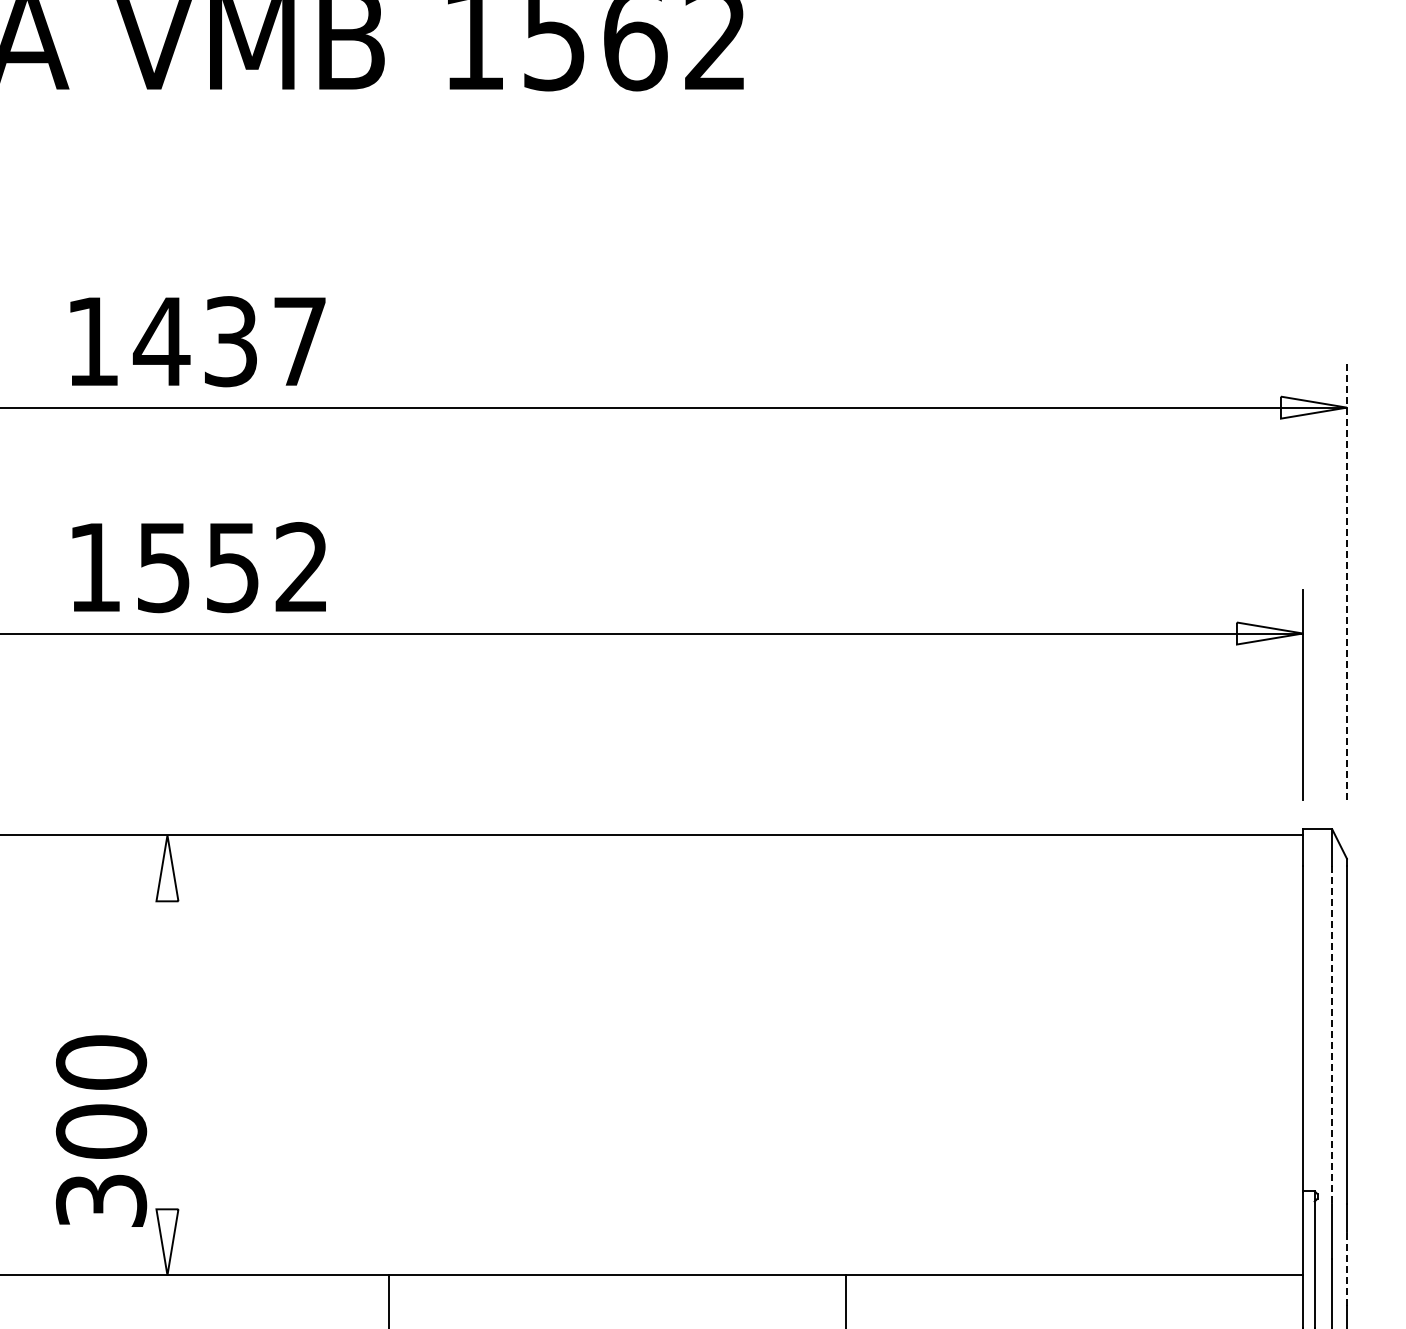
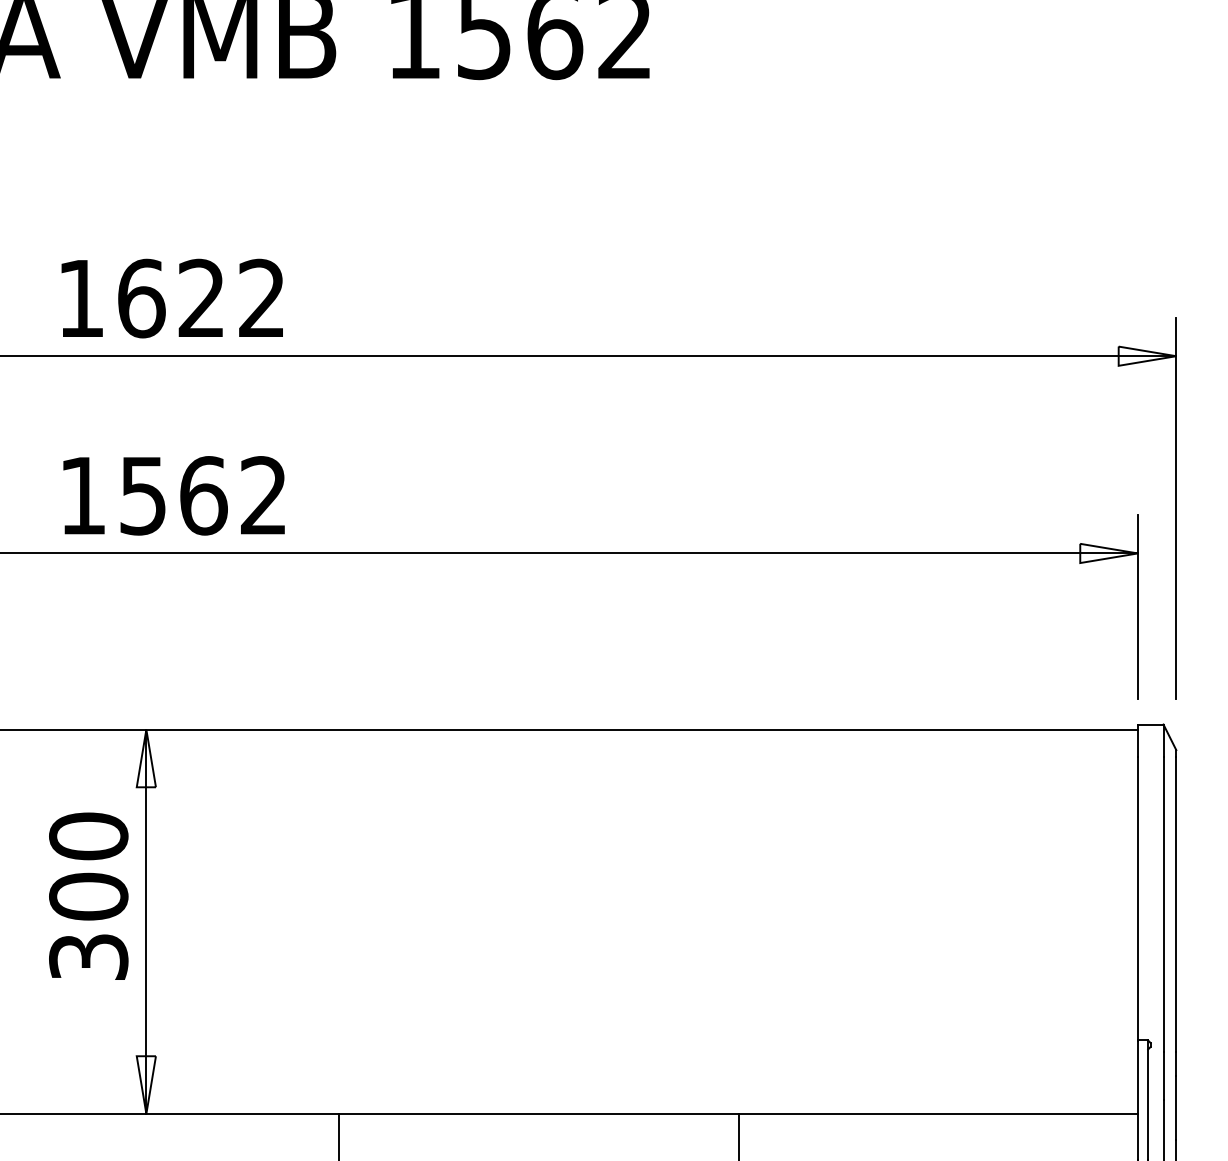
text: (228, 341) -> (199, 298), 1437 -> 1622
text: (233, 567) -> (204, 495), 1552 -> 1562
line: (1346, 581) -> (1175, 508), dashed -> solid
line: (1332, 1035) -> (1163, 904), dashed -> solid
line: (167, 1055) -> (146, 921), added
text: (101, 1130) -> (88, 895), moved
line: (1346, 1268) -> (1175, 1107), dashed -> solid

